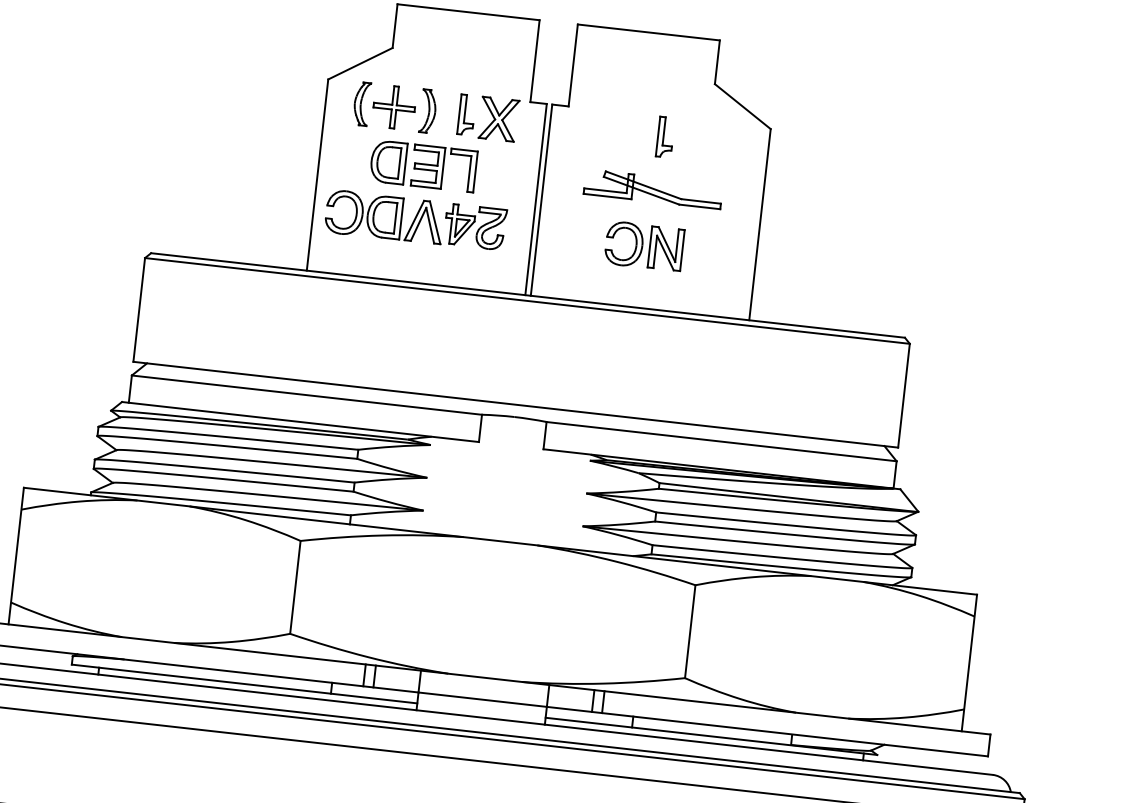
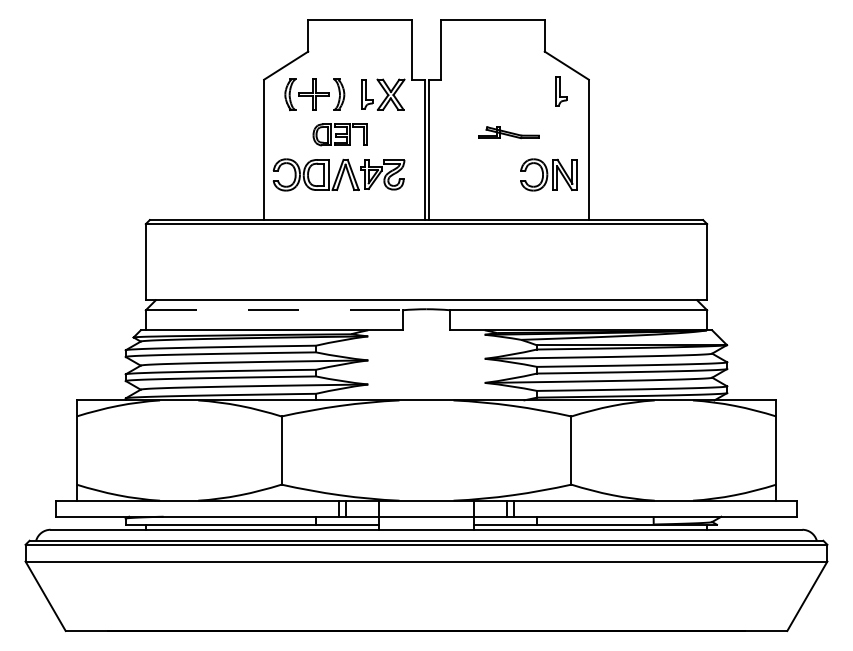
part: (665, 137) -> (561, 91), moved
part: (422, 165) -> (339, 134), size x0.7
part: (653, 188) -> (508, 132), size x0.6
part: (644, 245) -> (548, 174), moved
line: (307, 395) -> (274, 310), solid -> dashed

